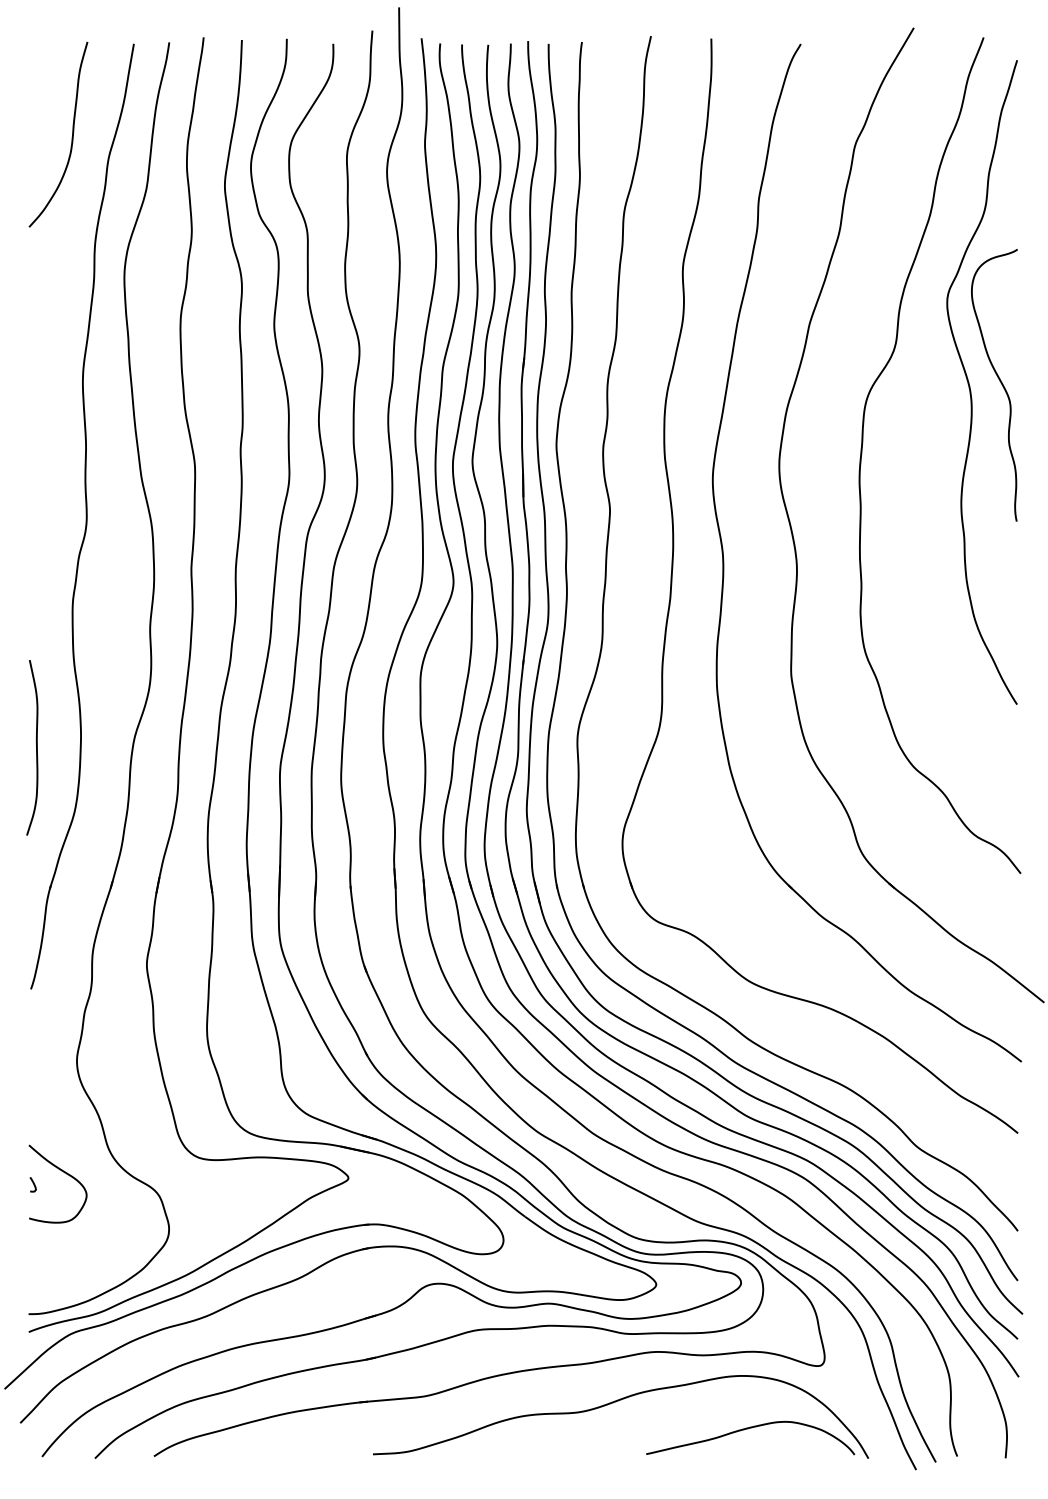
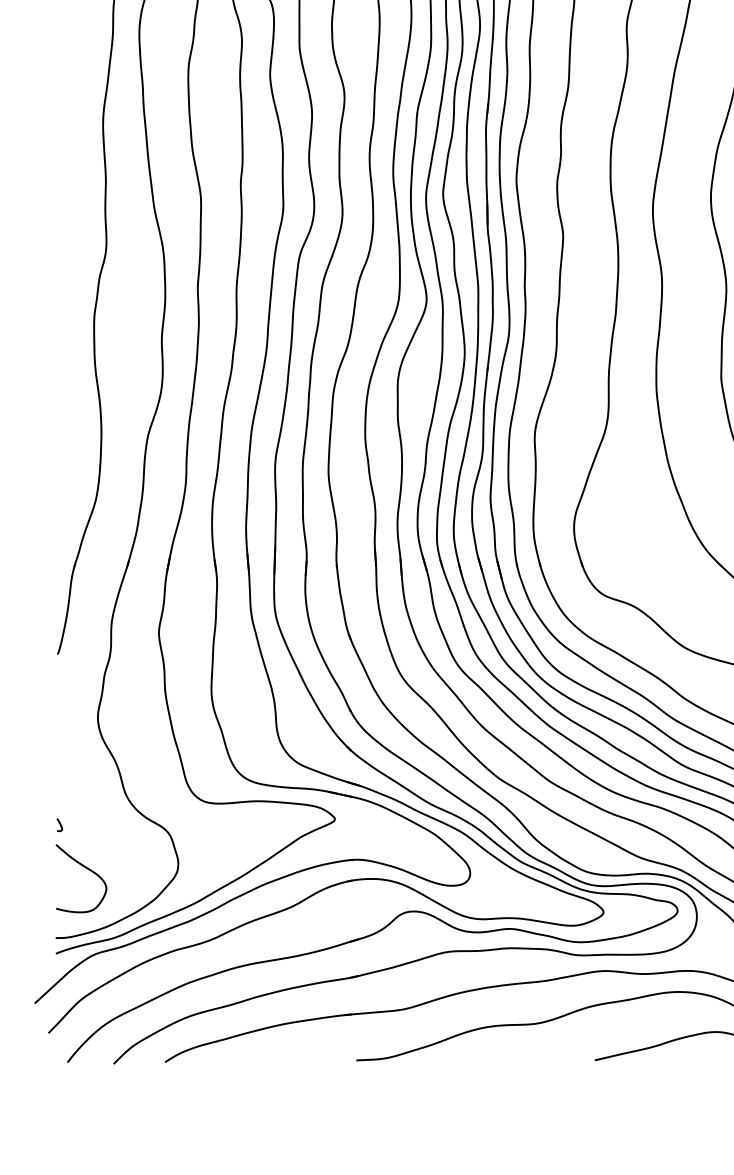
curve: (36, 747) -> (62, 443), removed
curve: (64, 1173) -> (87, 869), moved

